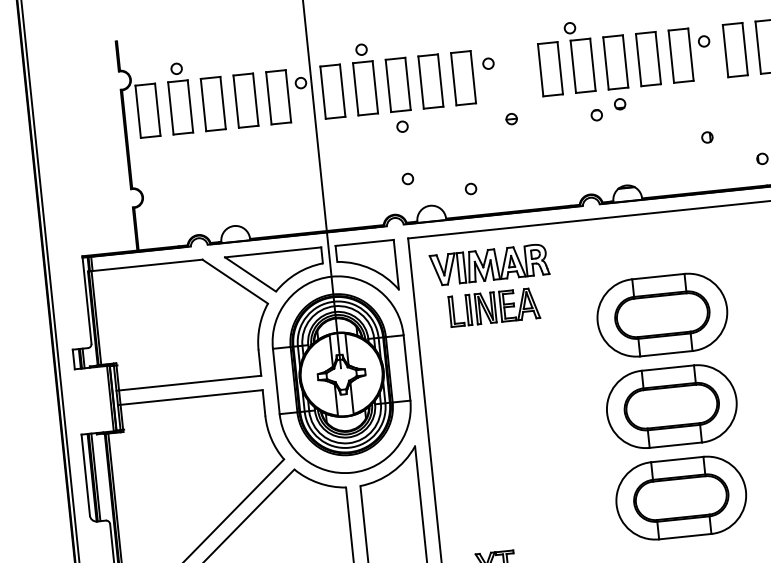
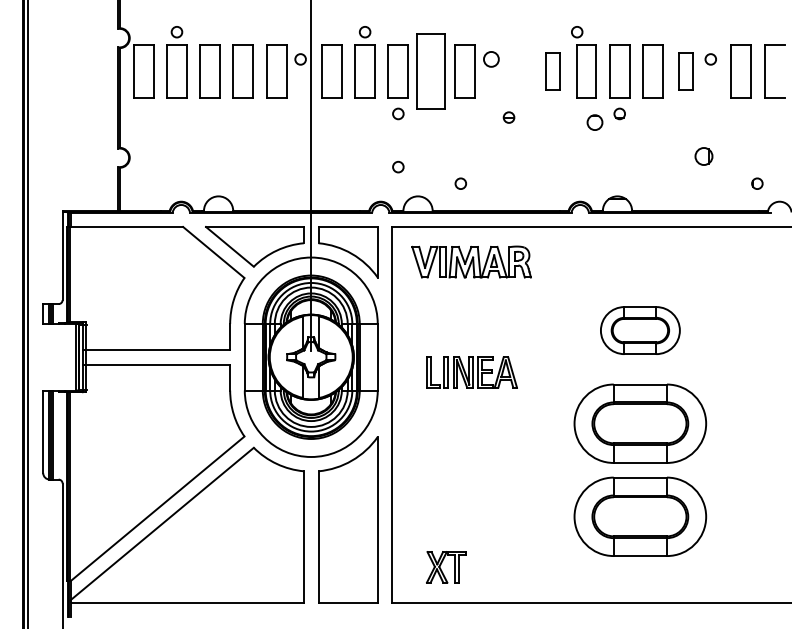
part: (680, 55) -> (685, 71), size x0.7
circle: (488, 63) -> (491, 59), size x1.4
part: (549, 69) -> (552, 71), size x0.7
part: (430, 81) -> (431, 71), size x1.4
circle: (597, 115) -> (595, 122), size x1.4
part: (707, 137) -> (704, 156), size x1.6
part: (493, 307) -> (471, 372), moved
part: (662, 314) -> (640, 330), size x0.6

